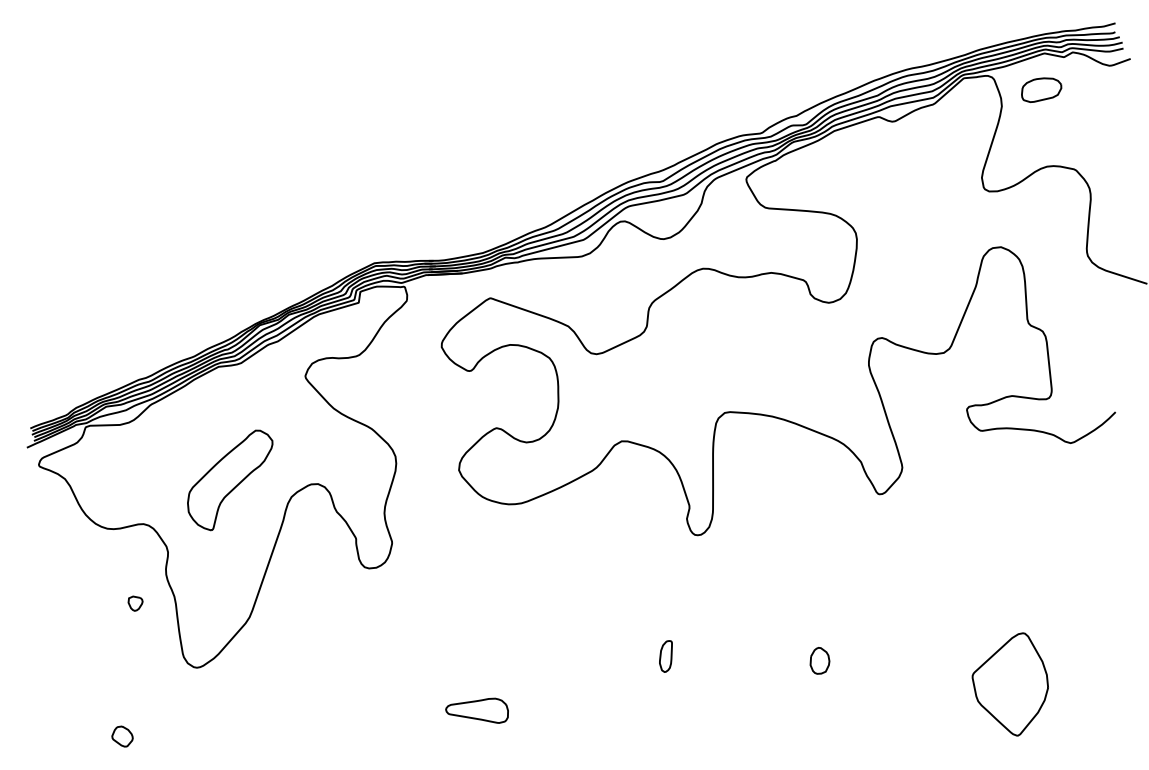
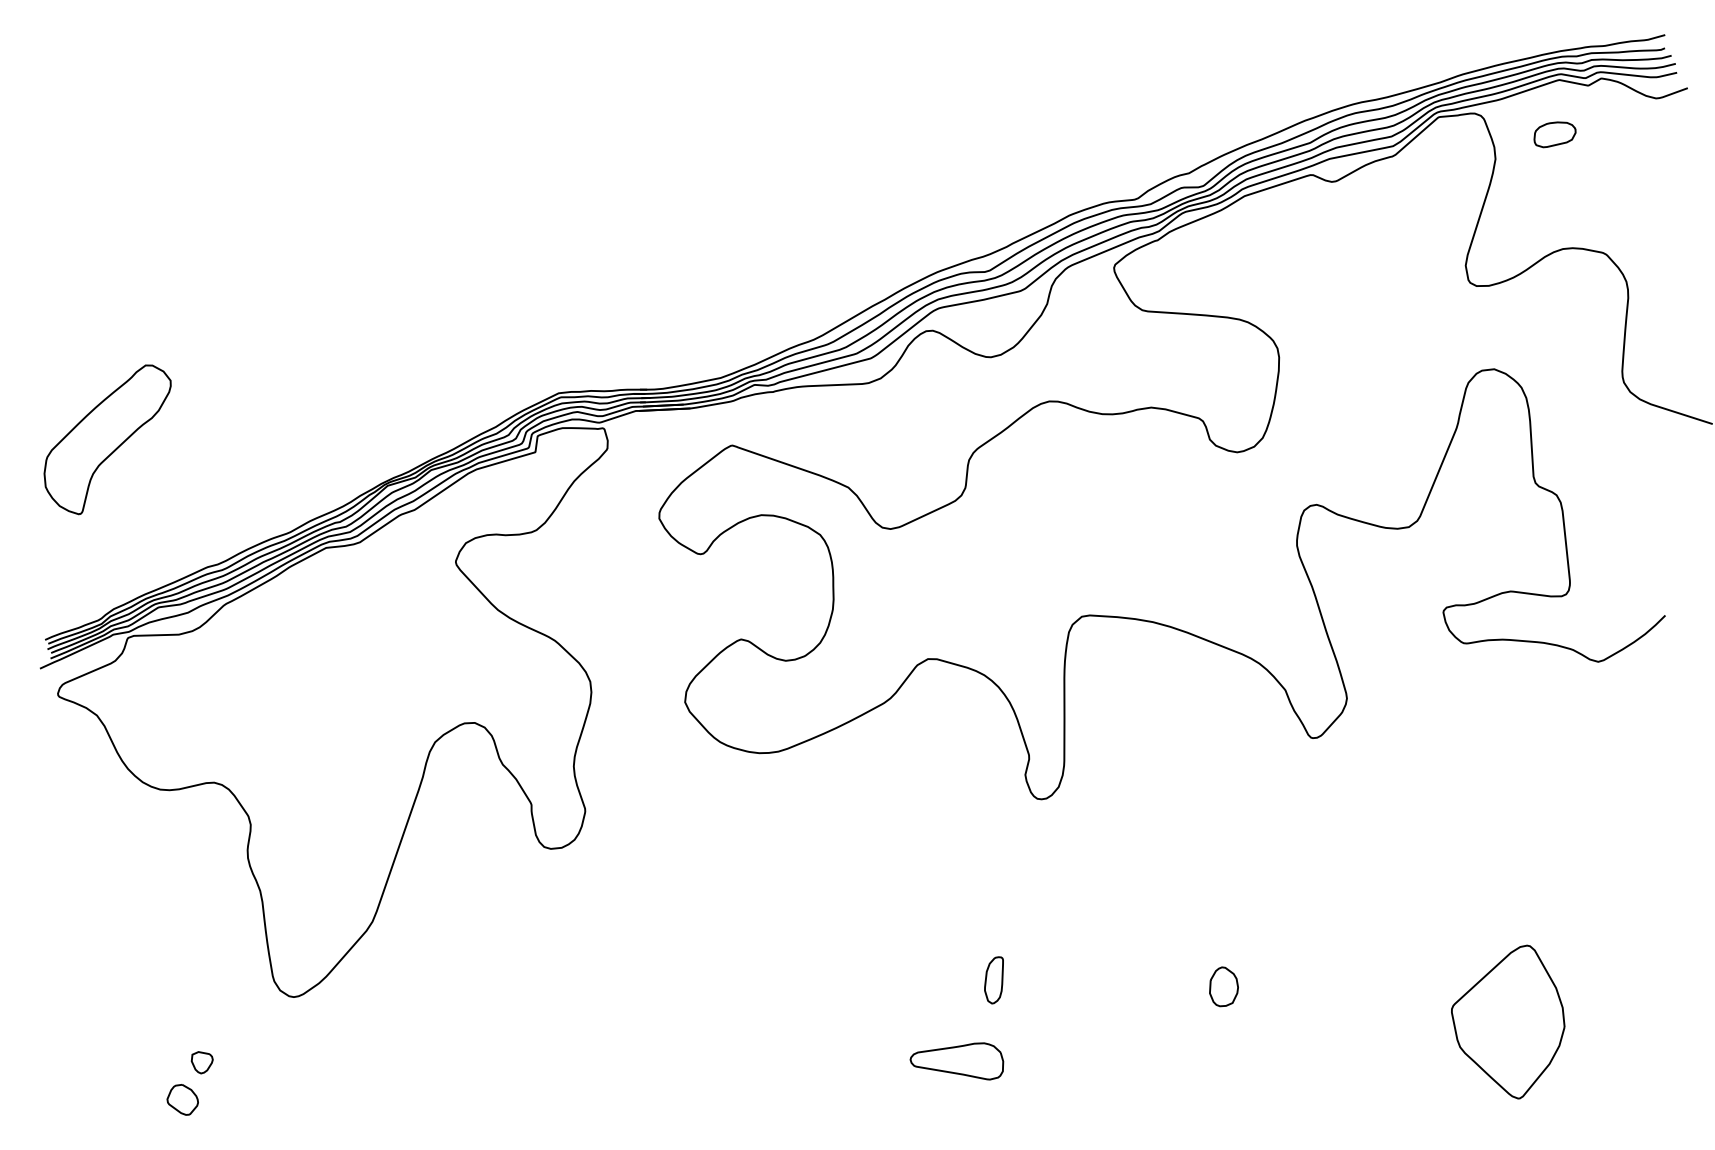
part: (1041, 89) -> (1554, 133), size x0.7
part: (230, 480) -> (108, 439), moved
part: (135, 603) -> (202, 1062), moved
part: (476, 710) -> (956, 1060), moved

